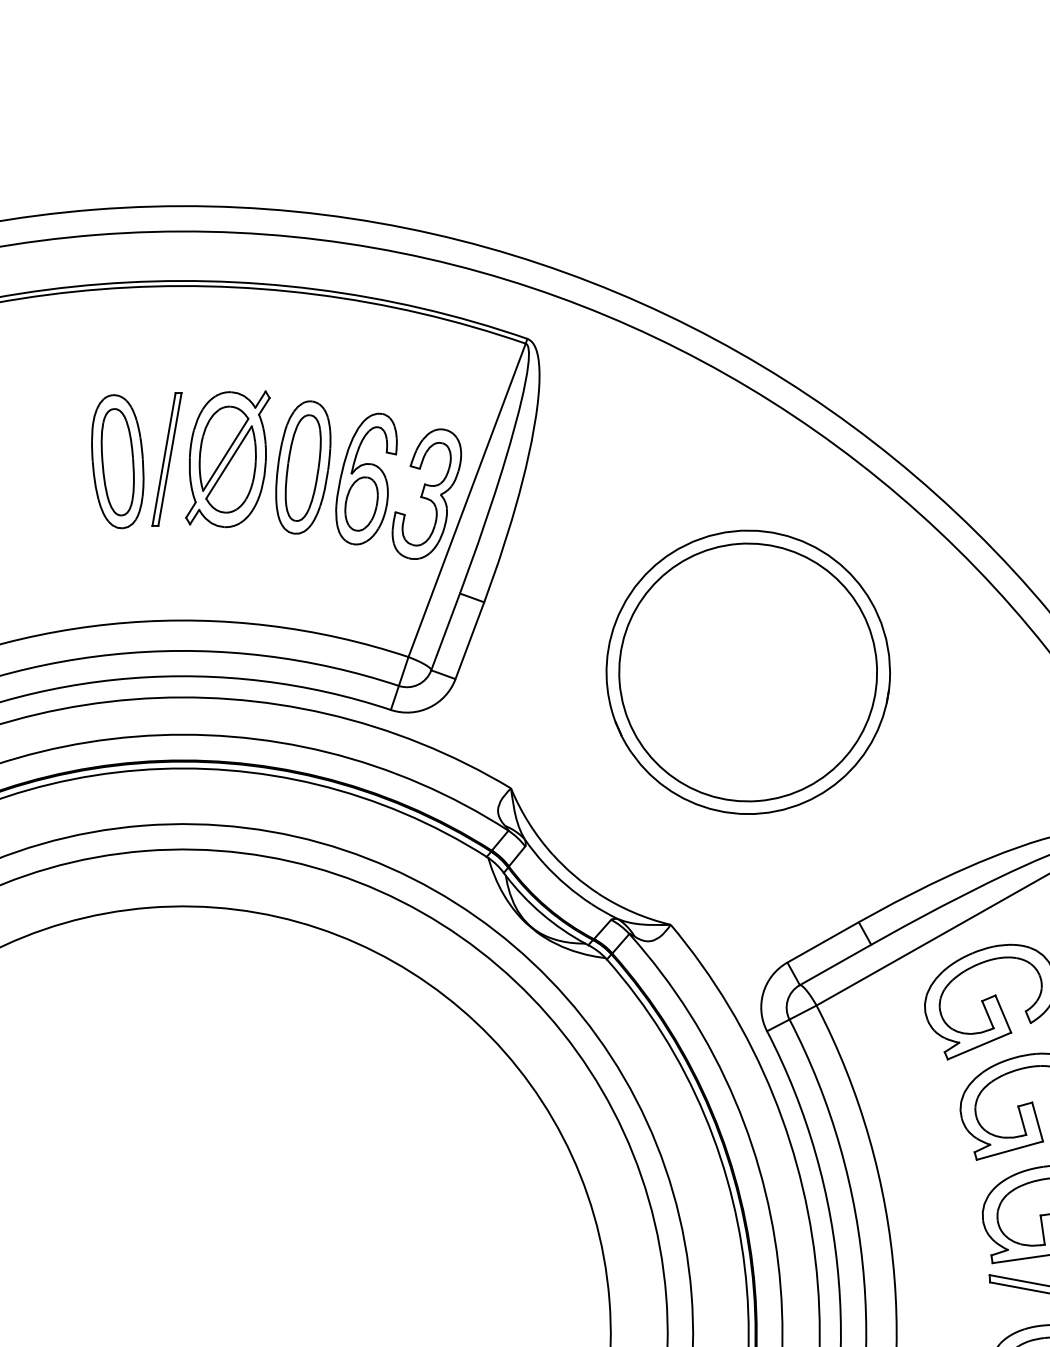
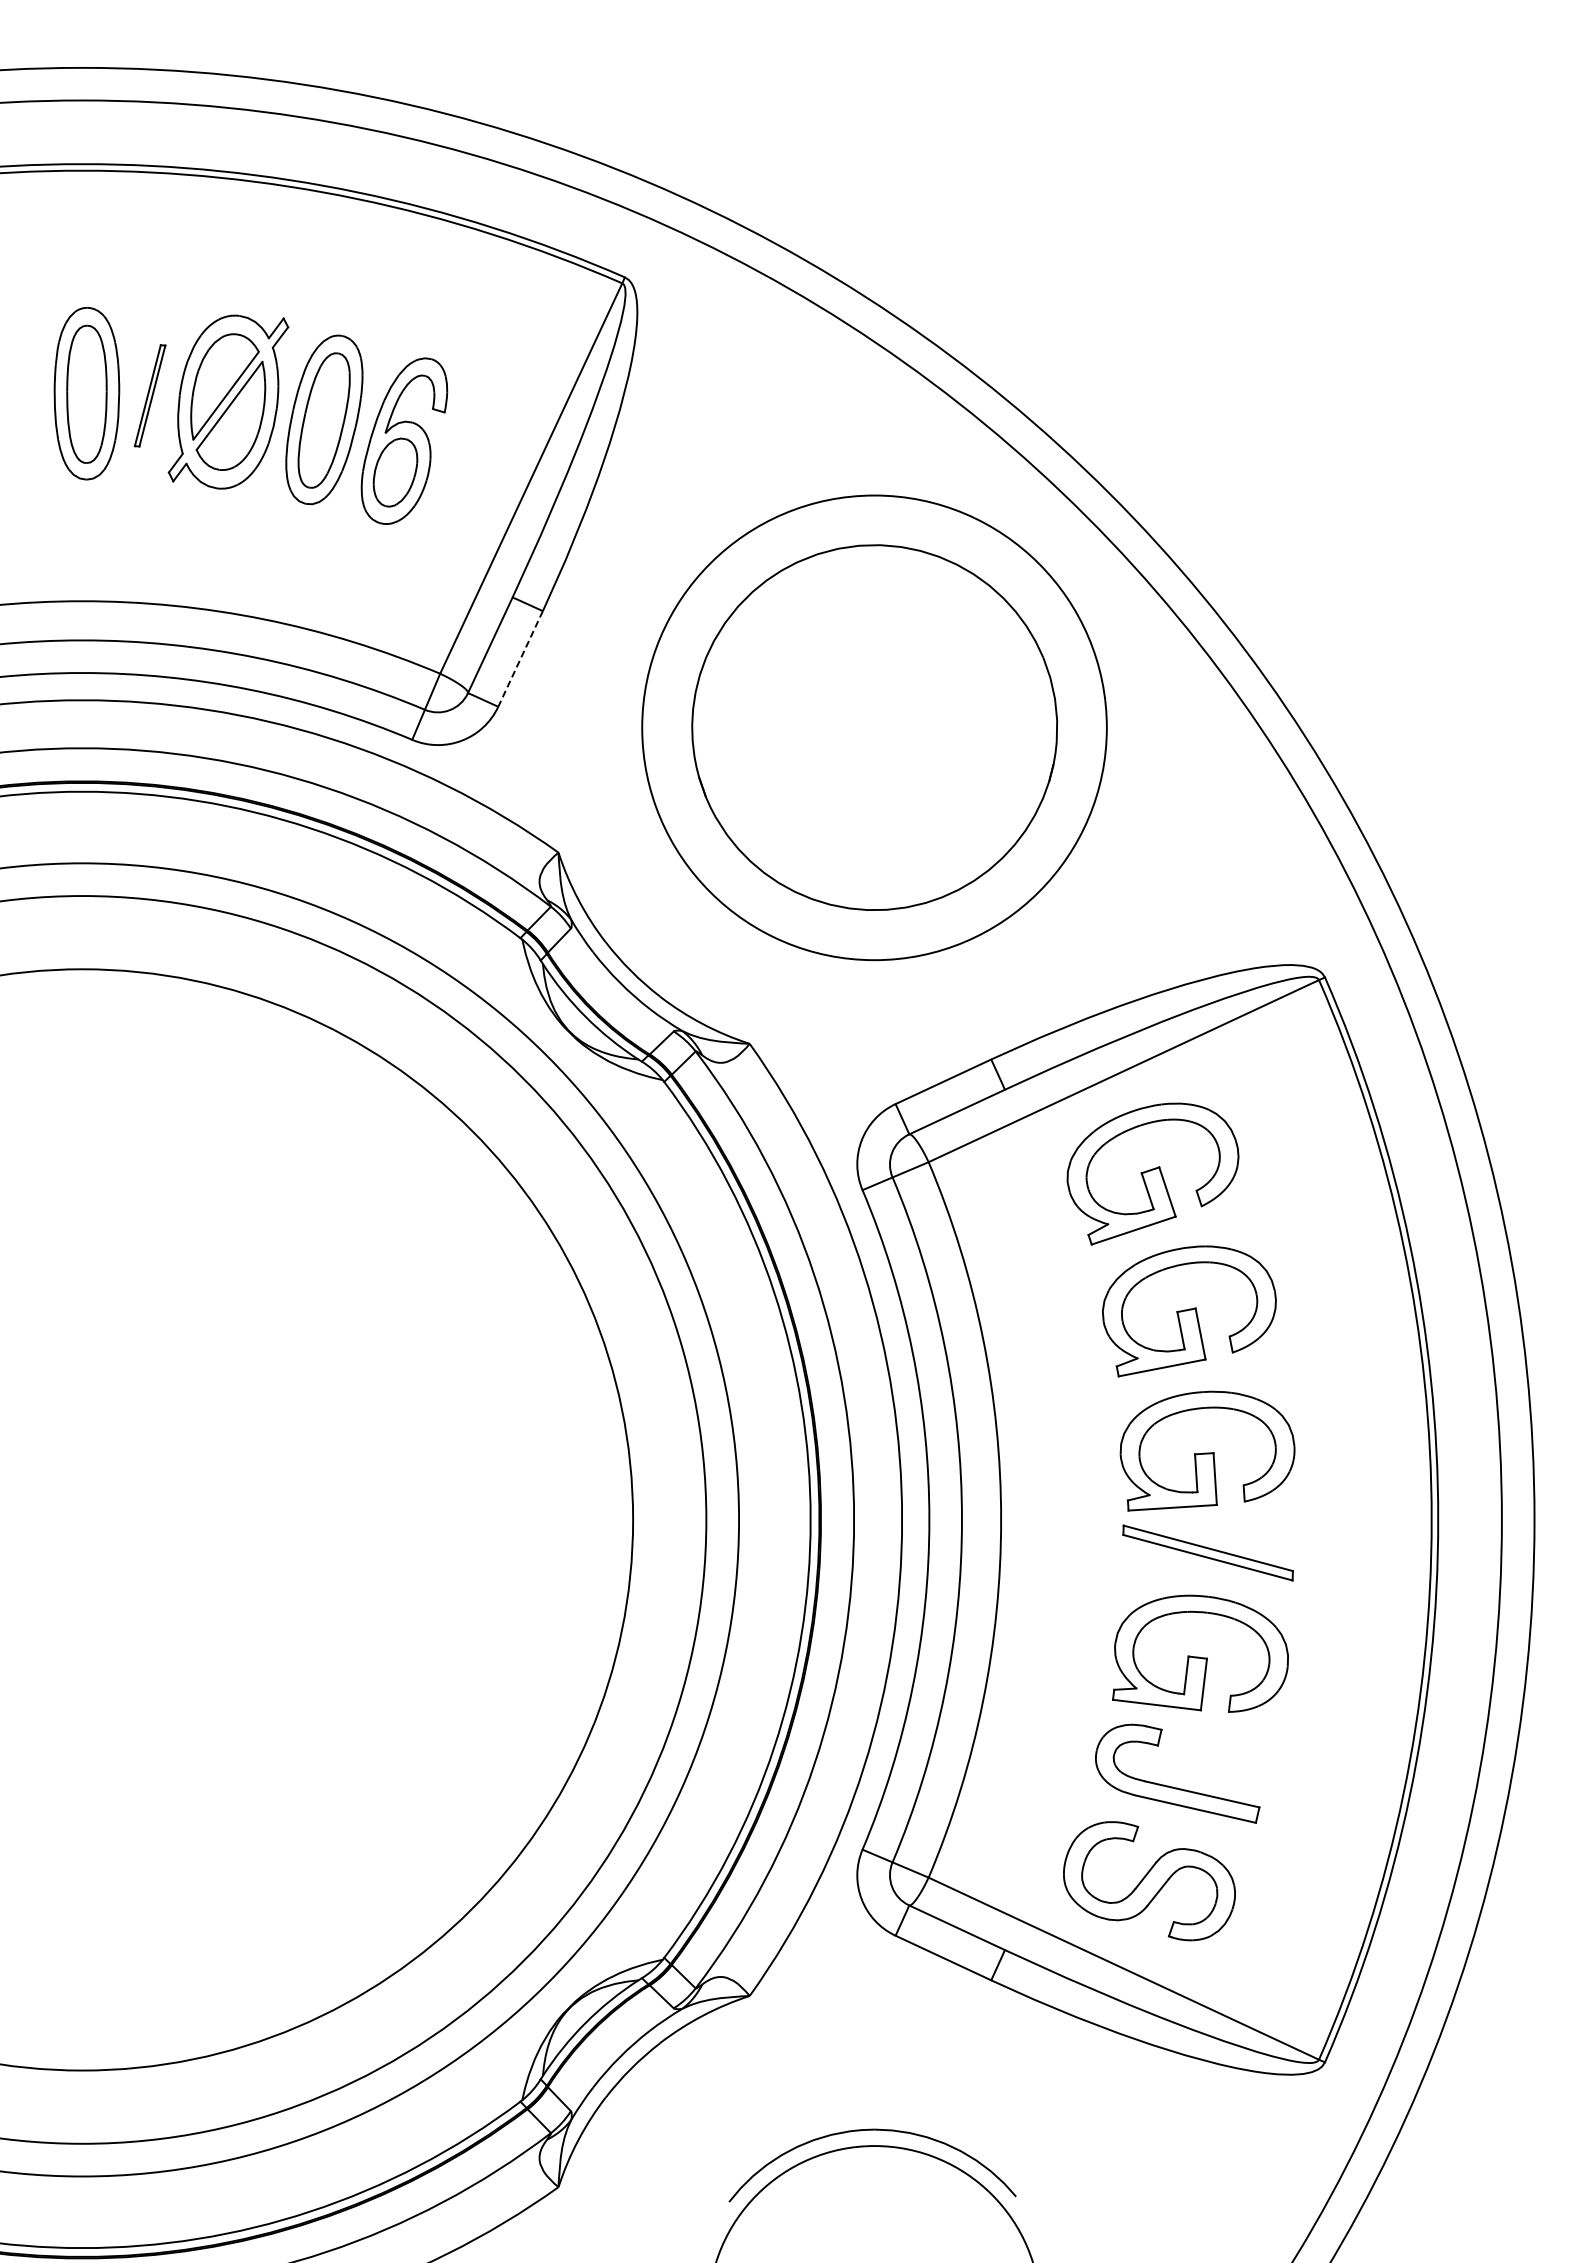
part: (166, 459) -> (149, 395), size x0.6
part: (427, 494) -> (480, 466), removed
line: (469, 640) -> (520, 658), solid -> dashed
circle: (748, 672) -> (874, 727), size x1.4

